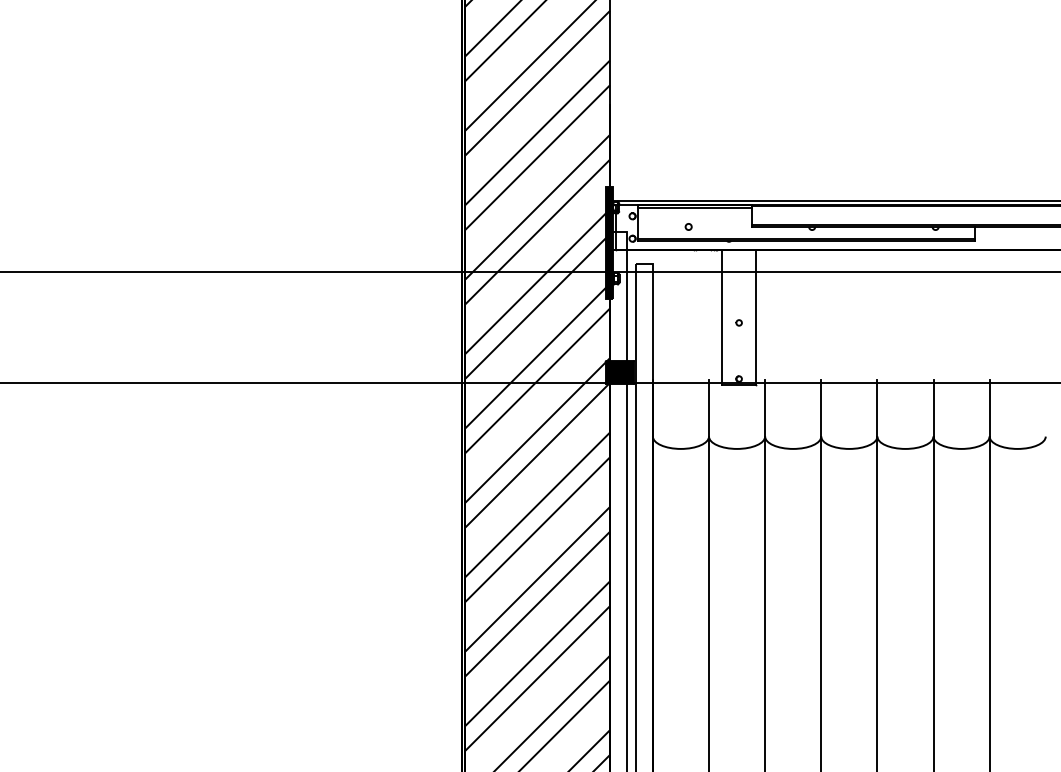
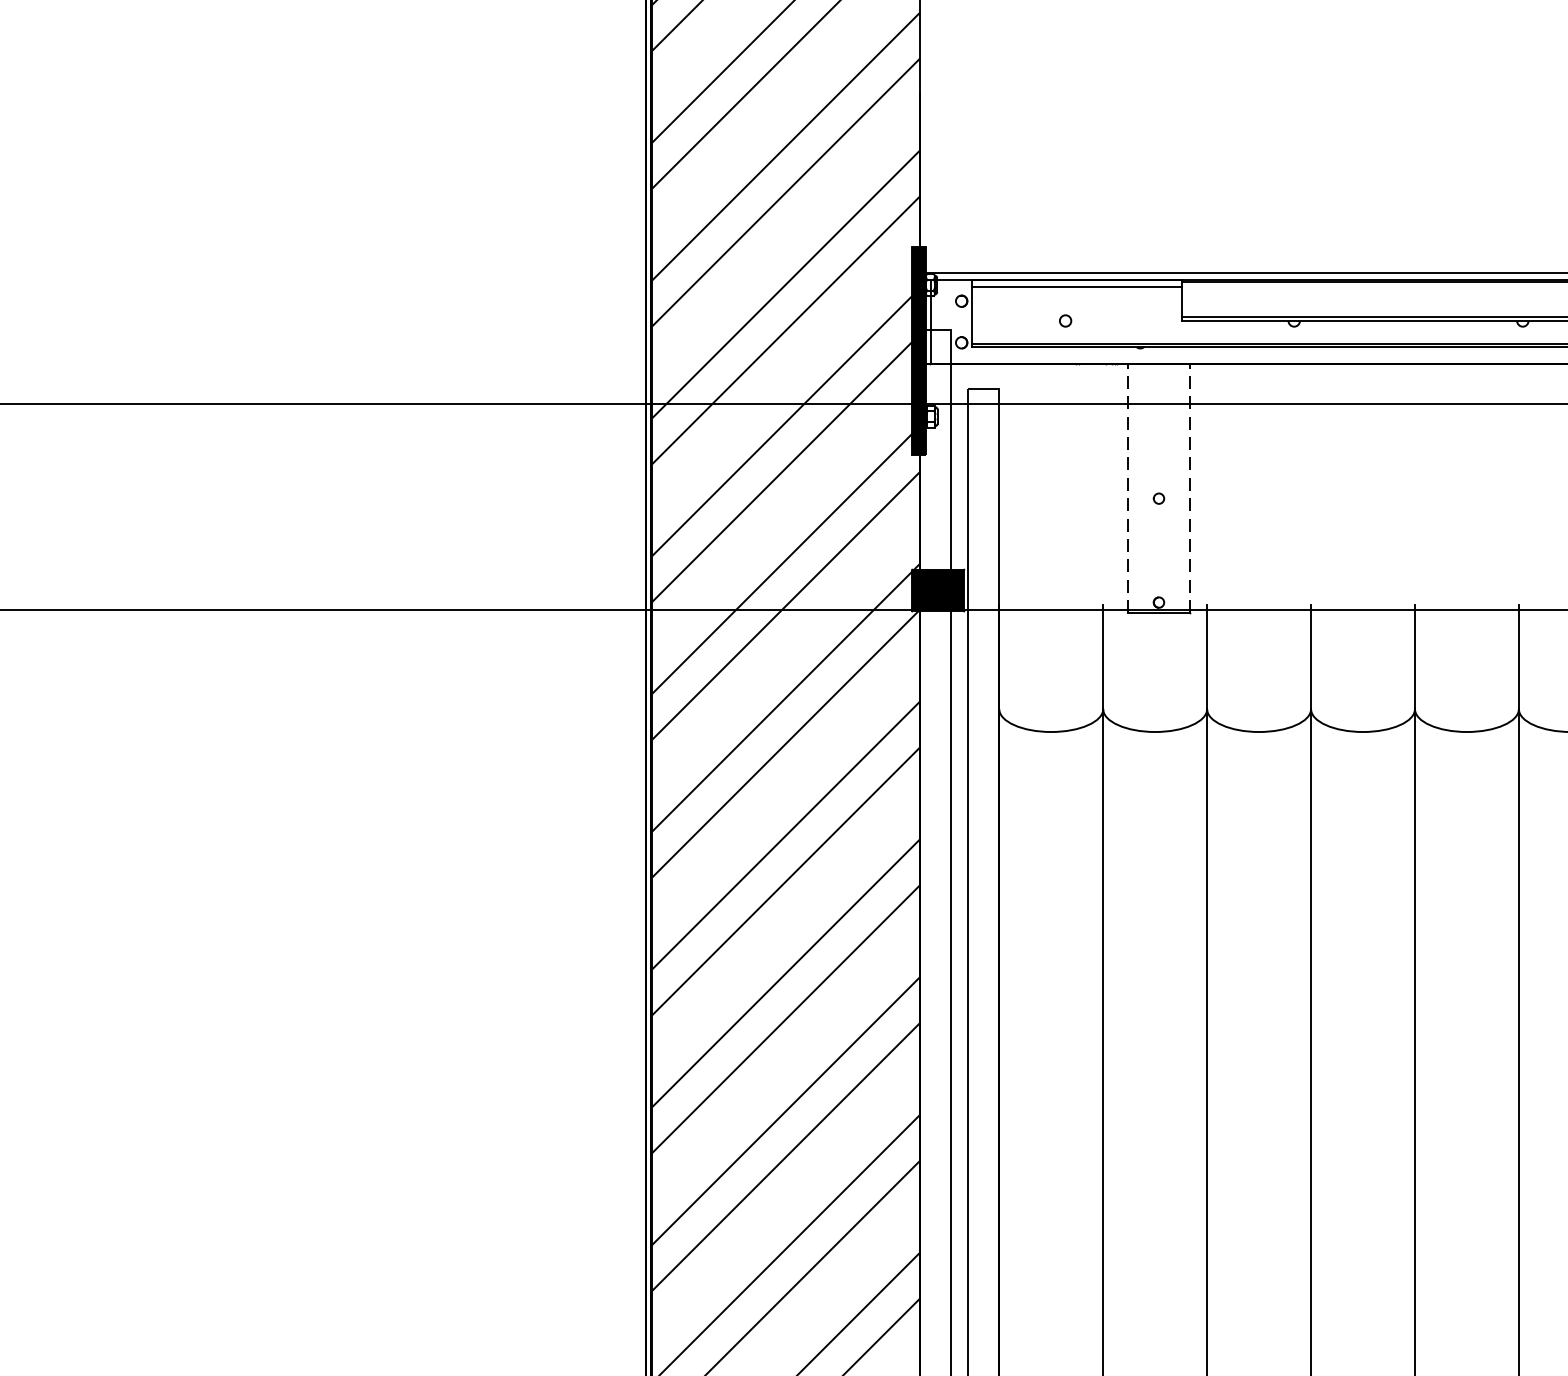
line: (722, 316) -> (1128, 486), solid -> dashed
line: (755, 316) -> (1189, 486), solid -> dashed

